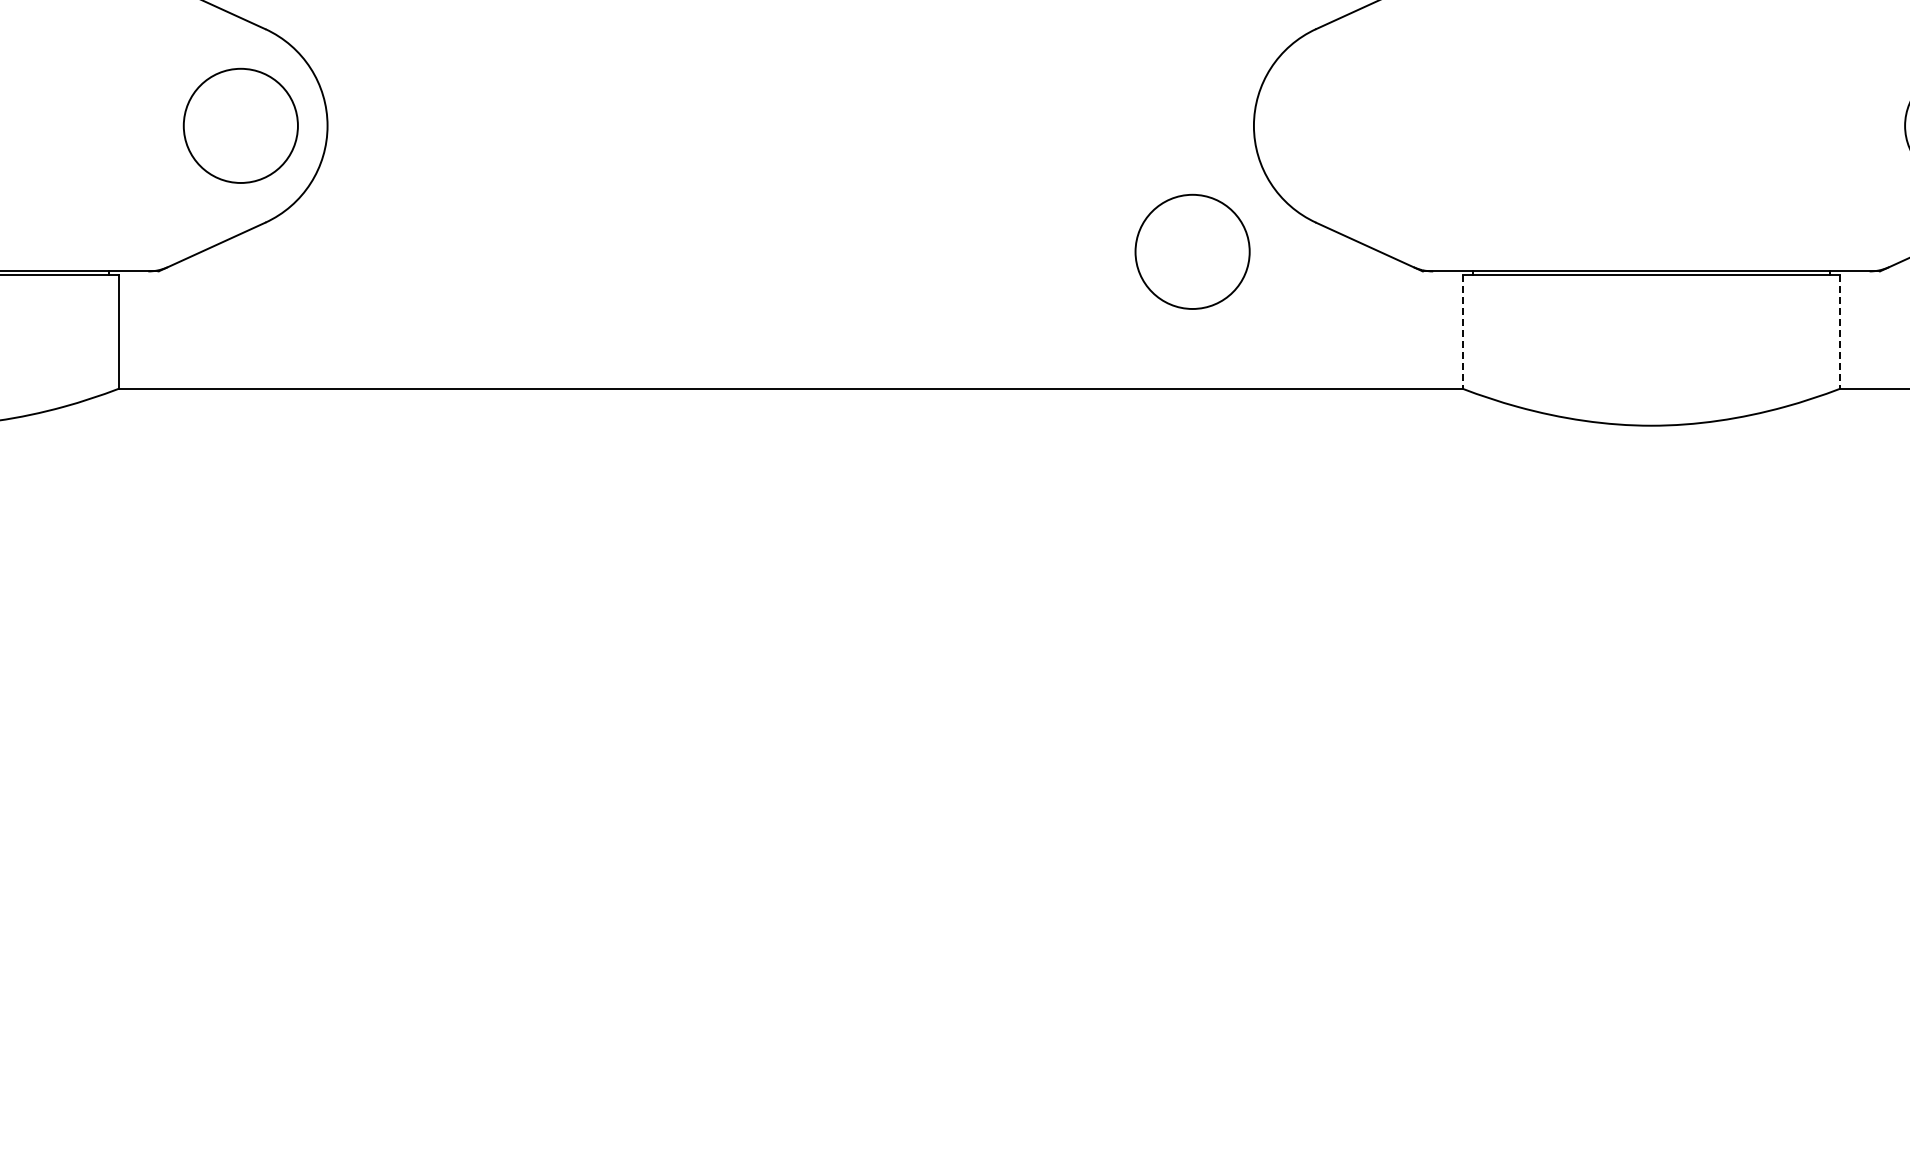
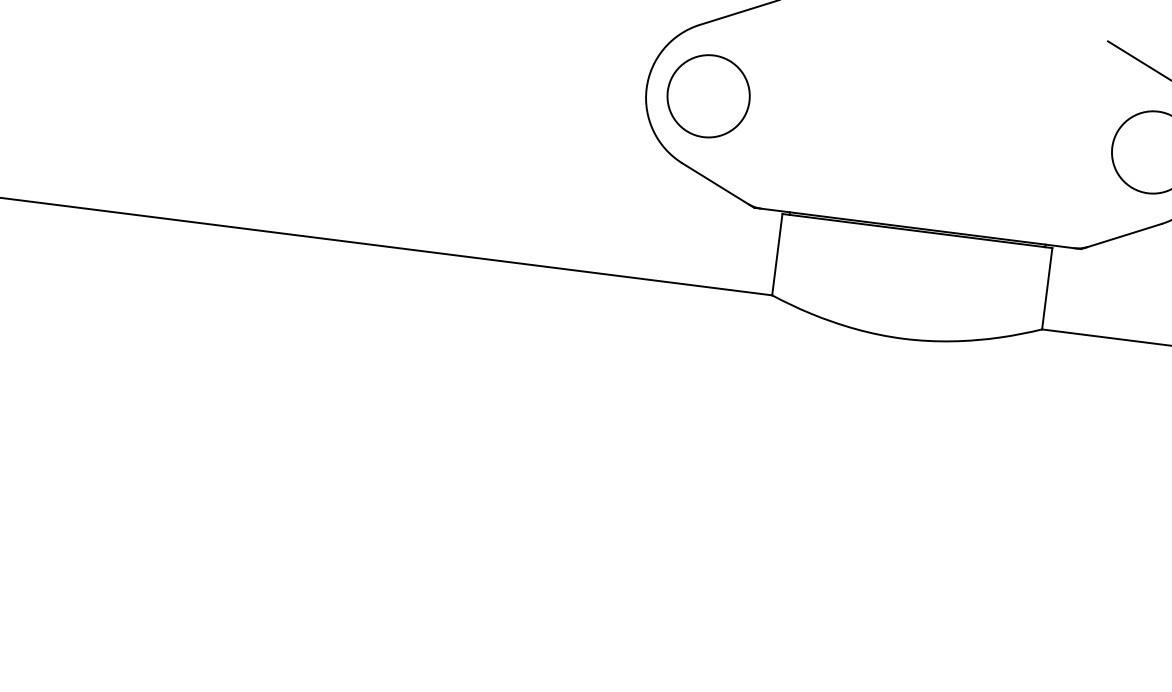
circle: (1192, 251) -> (708, 96), moved
line: (1462, 331) -> (777, 254), dashed -> solid
line: (1840, 331) -> (1047, 288), dashed -> solid

